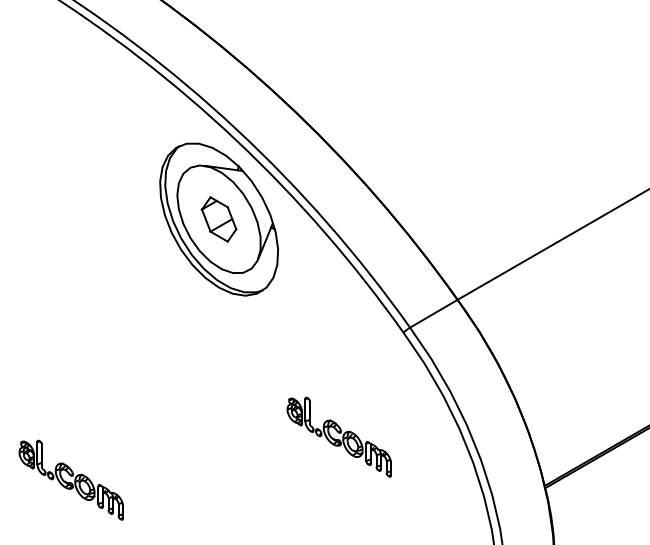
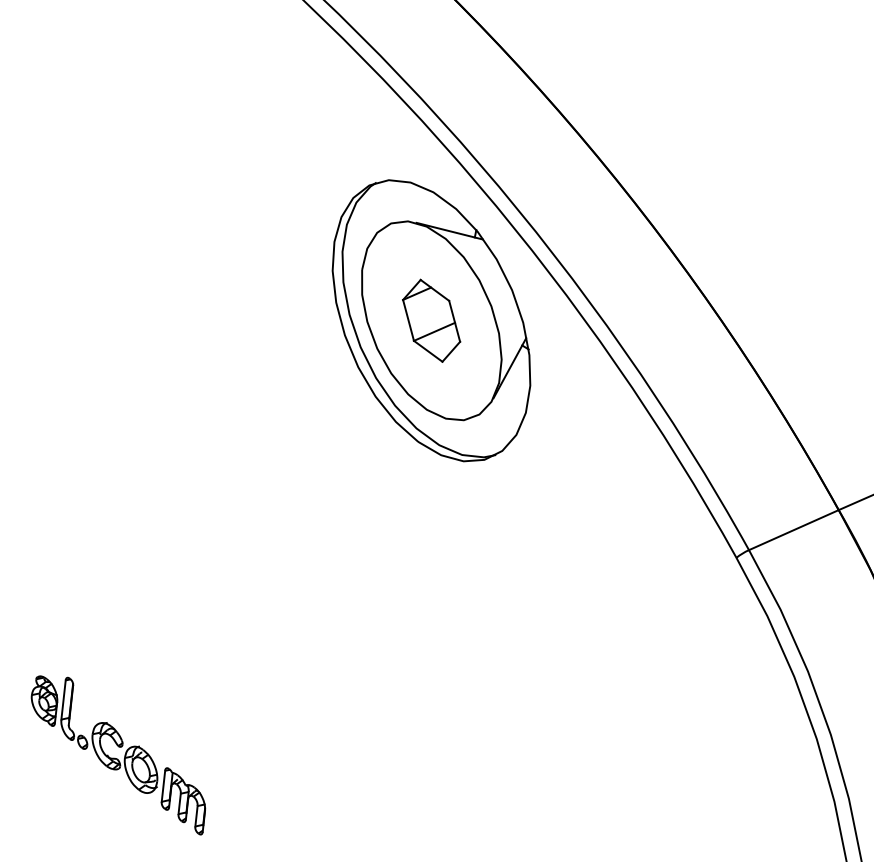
part: (338, 436) -> (600, 729), removed

